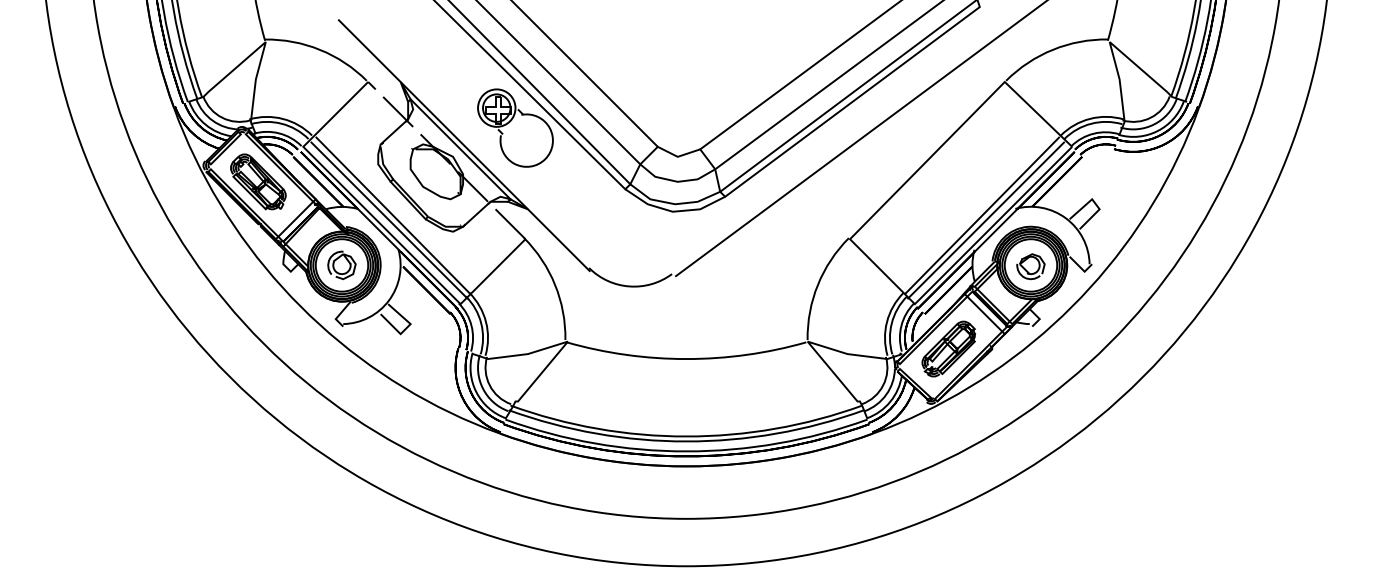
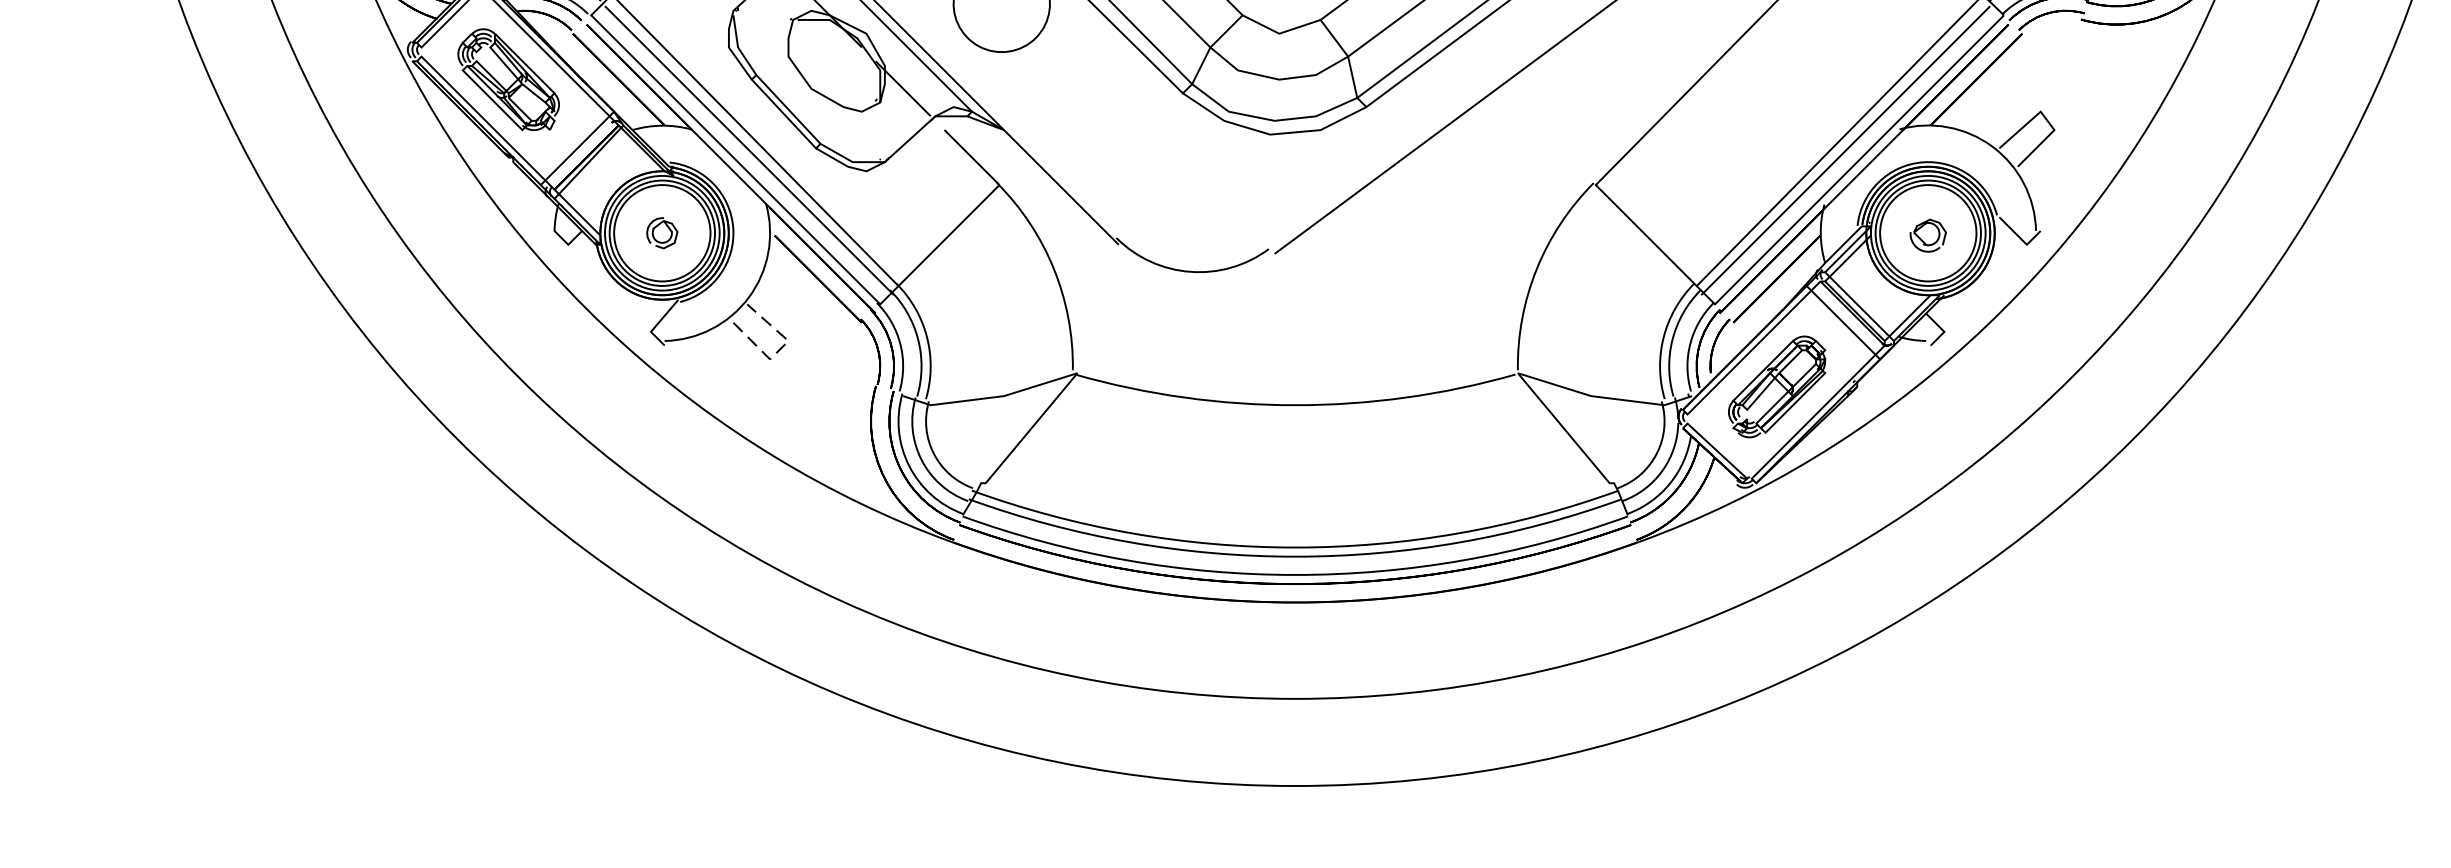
part: (341, 265) -> (661, 233), size x0.6
part: (1030, 266) -> (1927, 235), size x0.7
line: (406, 328) -> (780, 349), solid -> dashed

